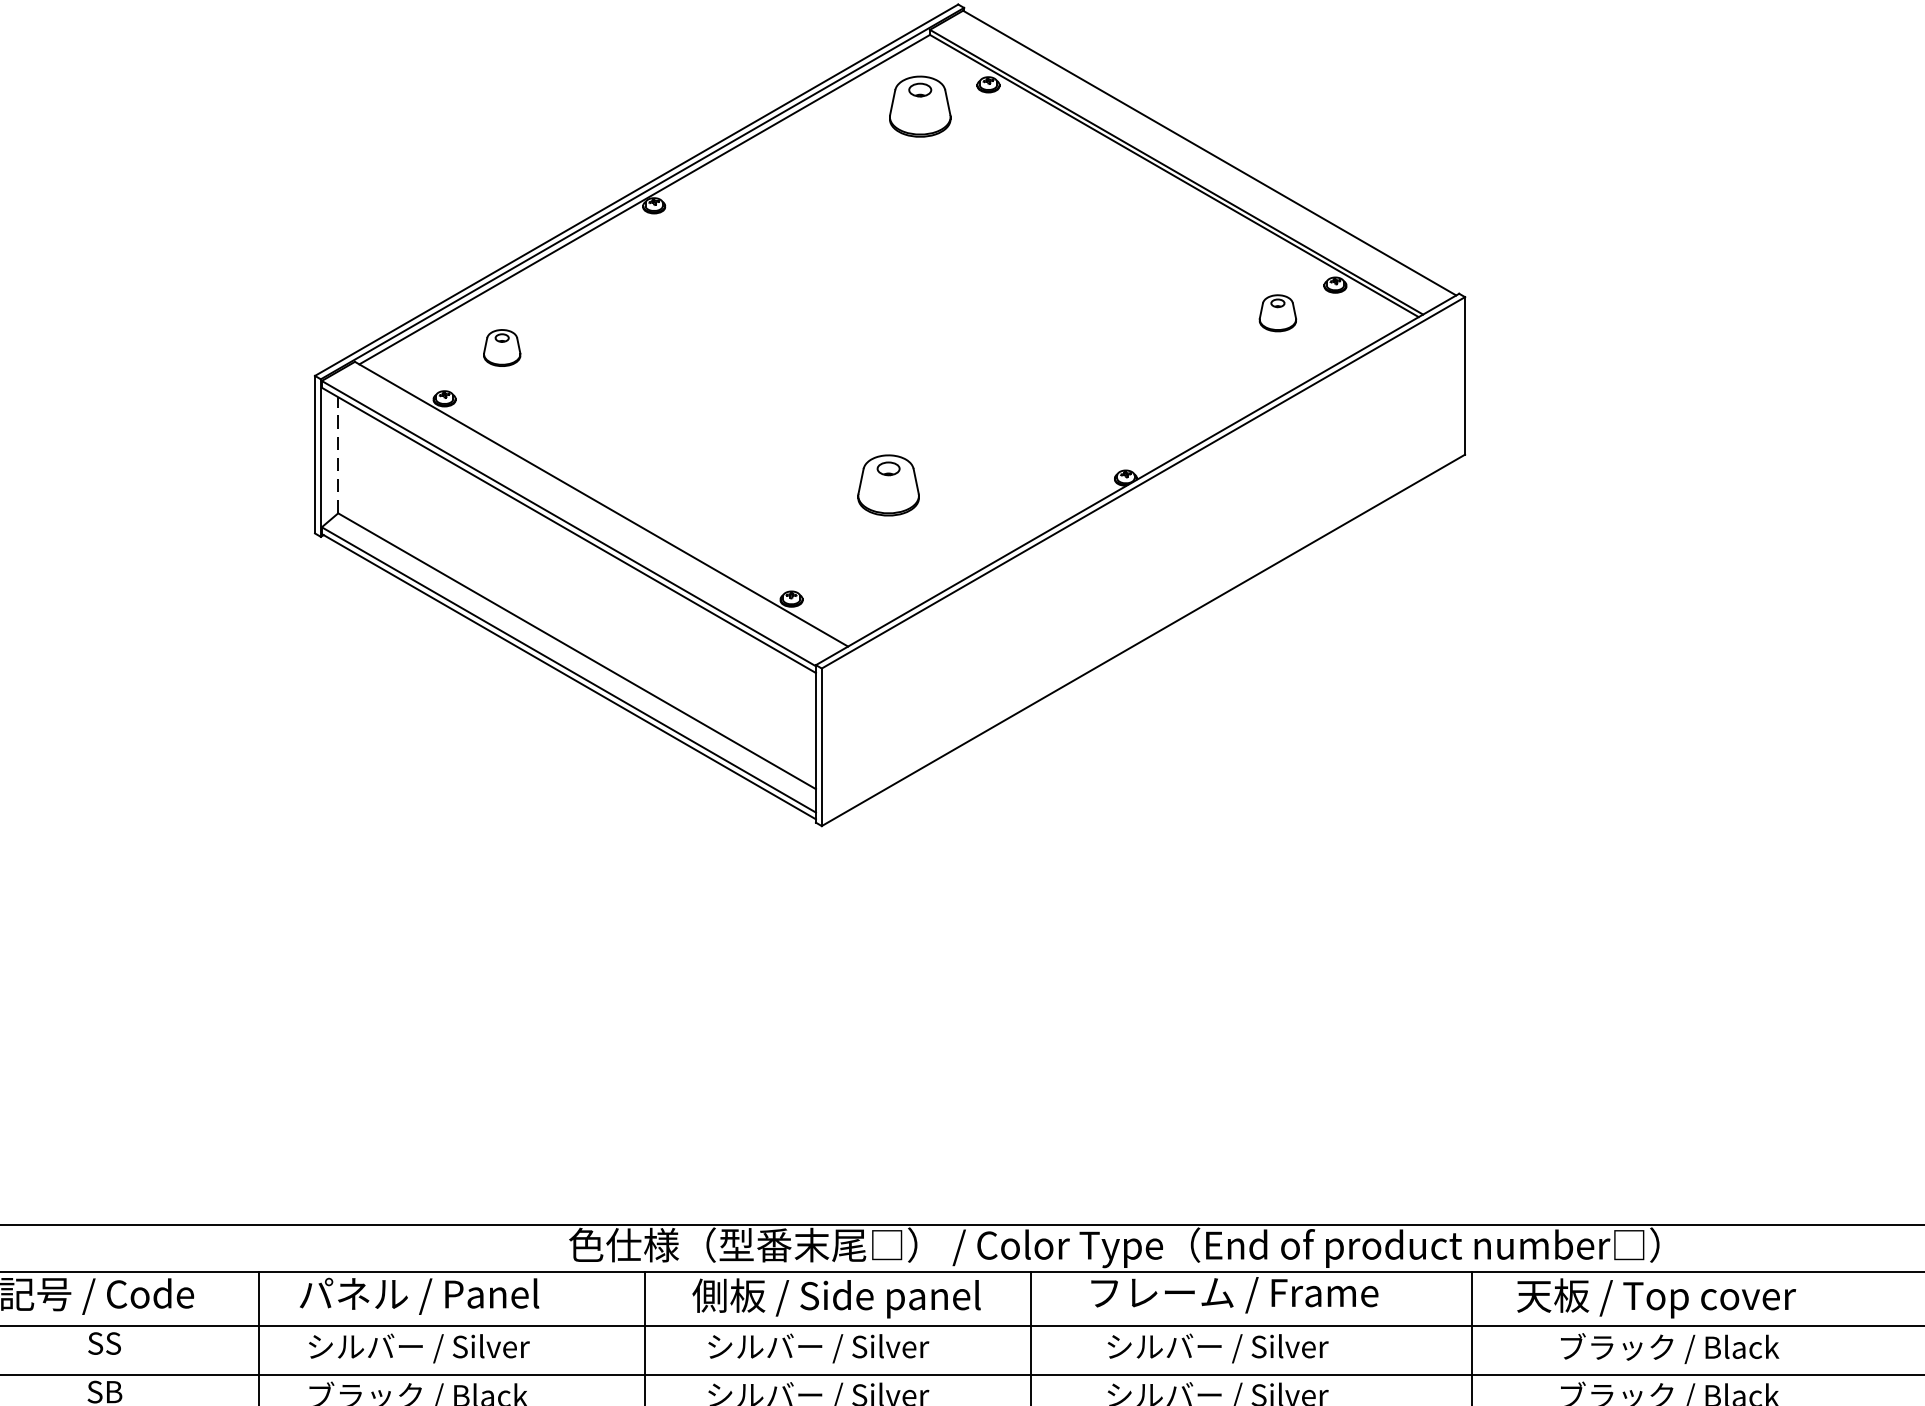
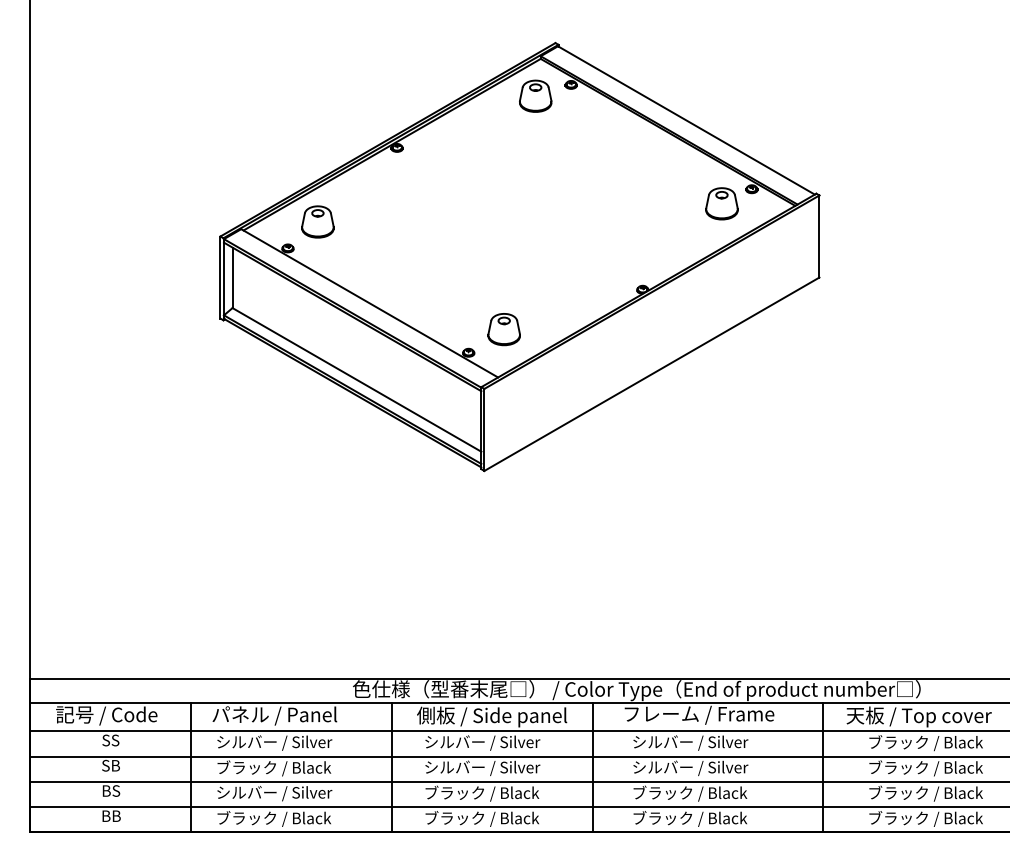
part: (1277, 312) -> (721, 203), size x1.67
part: (501, 347) -> (317, 221), size x1.67
line: (338, 454) -> (232, 277), dashed -> solid
part: (887, 485) -> (503, 329), moved

